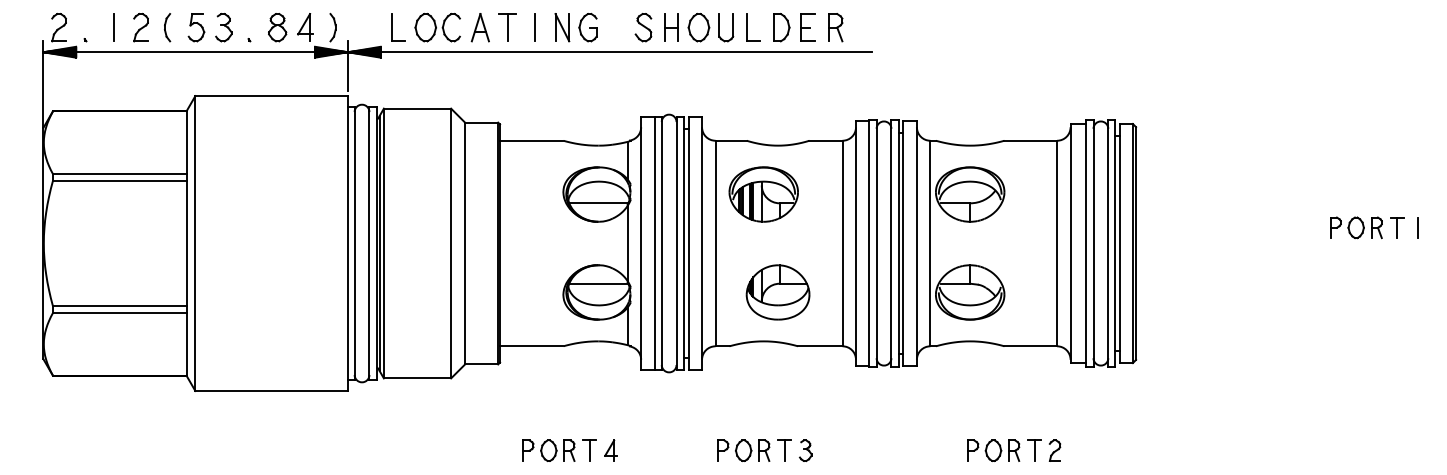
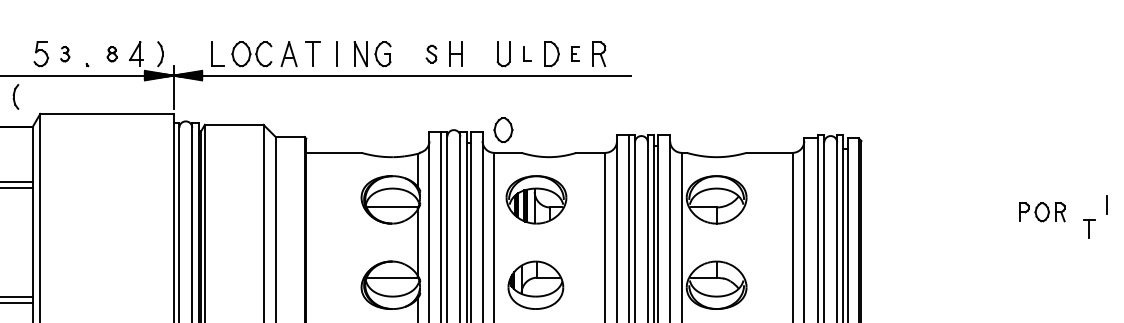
part: (167, 27) -> (15, 96), moved
part: (223, 27) -> (64, 54), size x0.6
part: (277, 27) -> (112, 54), size x0.6
part: (643, 27) -> (431, 54), size x0.7
part: (698, 27) -> (503, 129), moved
part: (753, 27) -> (527, 54), size x0.6
part: (807, 27) -> (574, 54), size x0.6
part: (1356, 227) -> (1042, 212), moved
line: (1417, 227) -> (1107, 205), moved
part: (777, 292) -> (535, 285), moved

